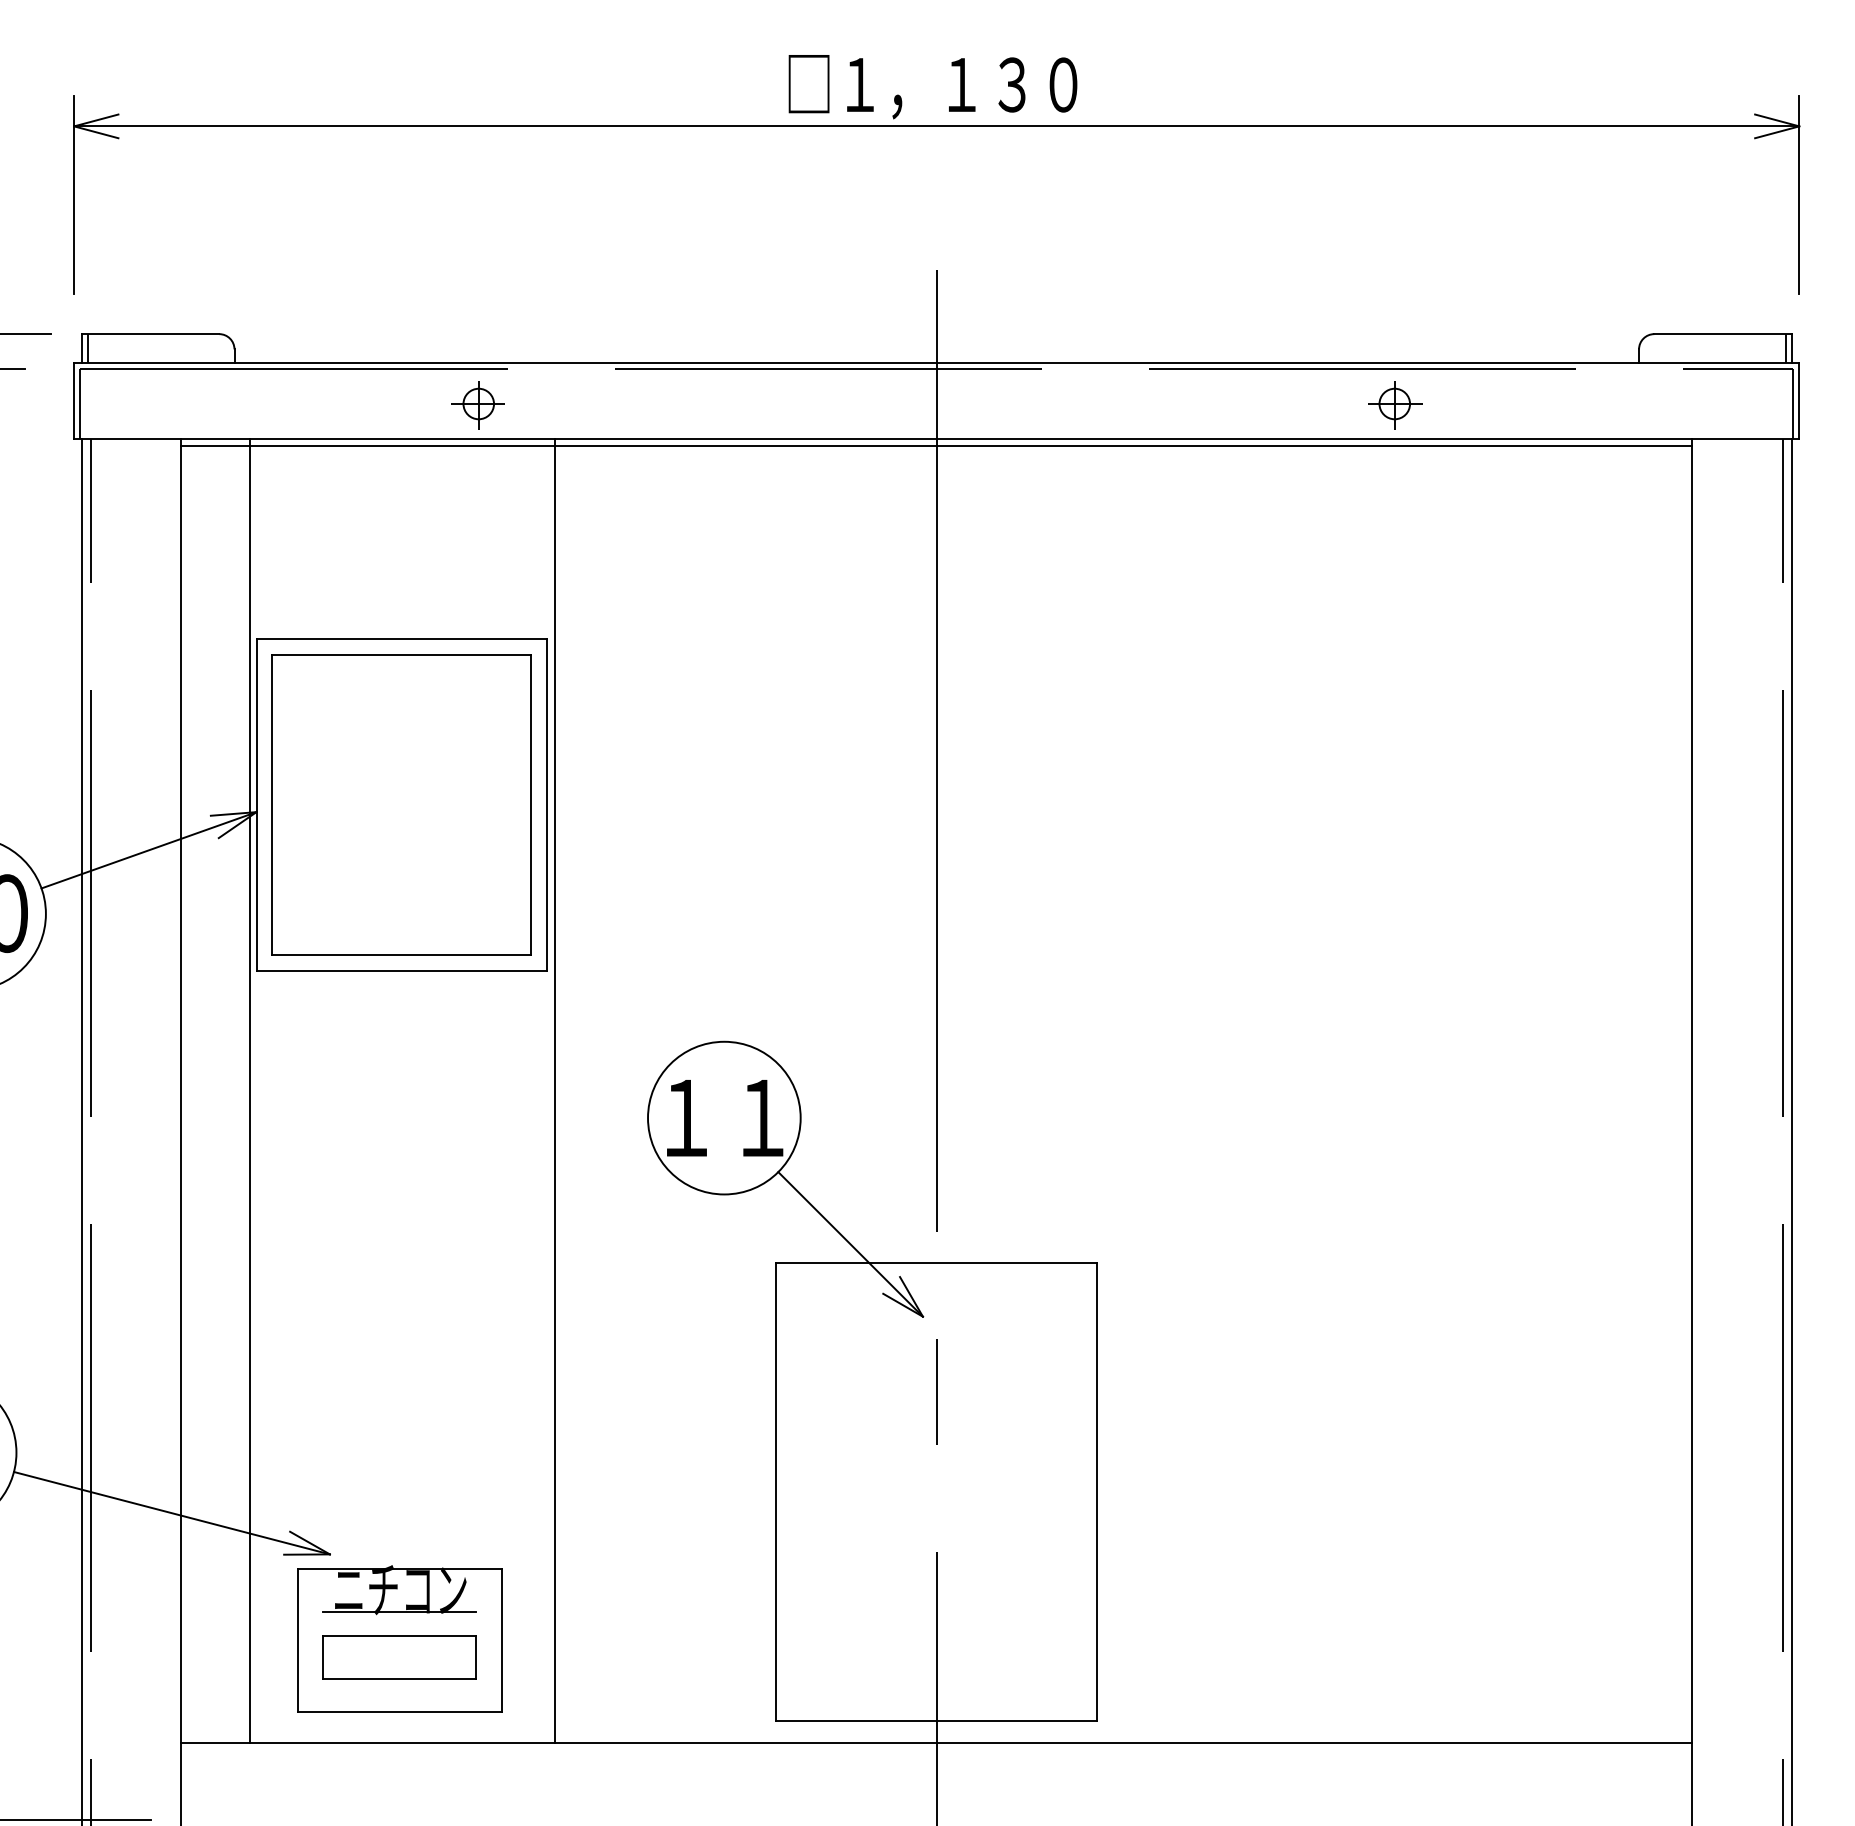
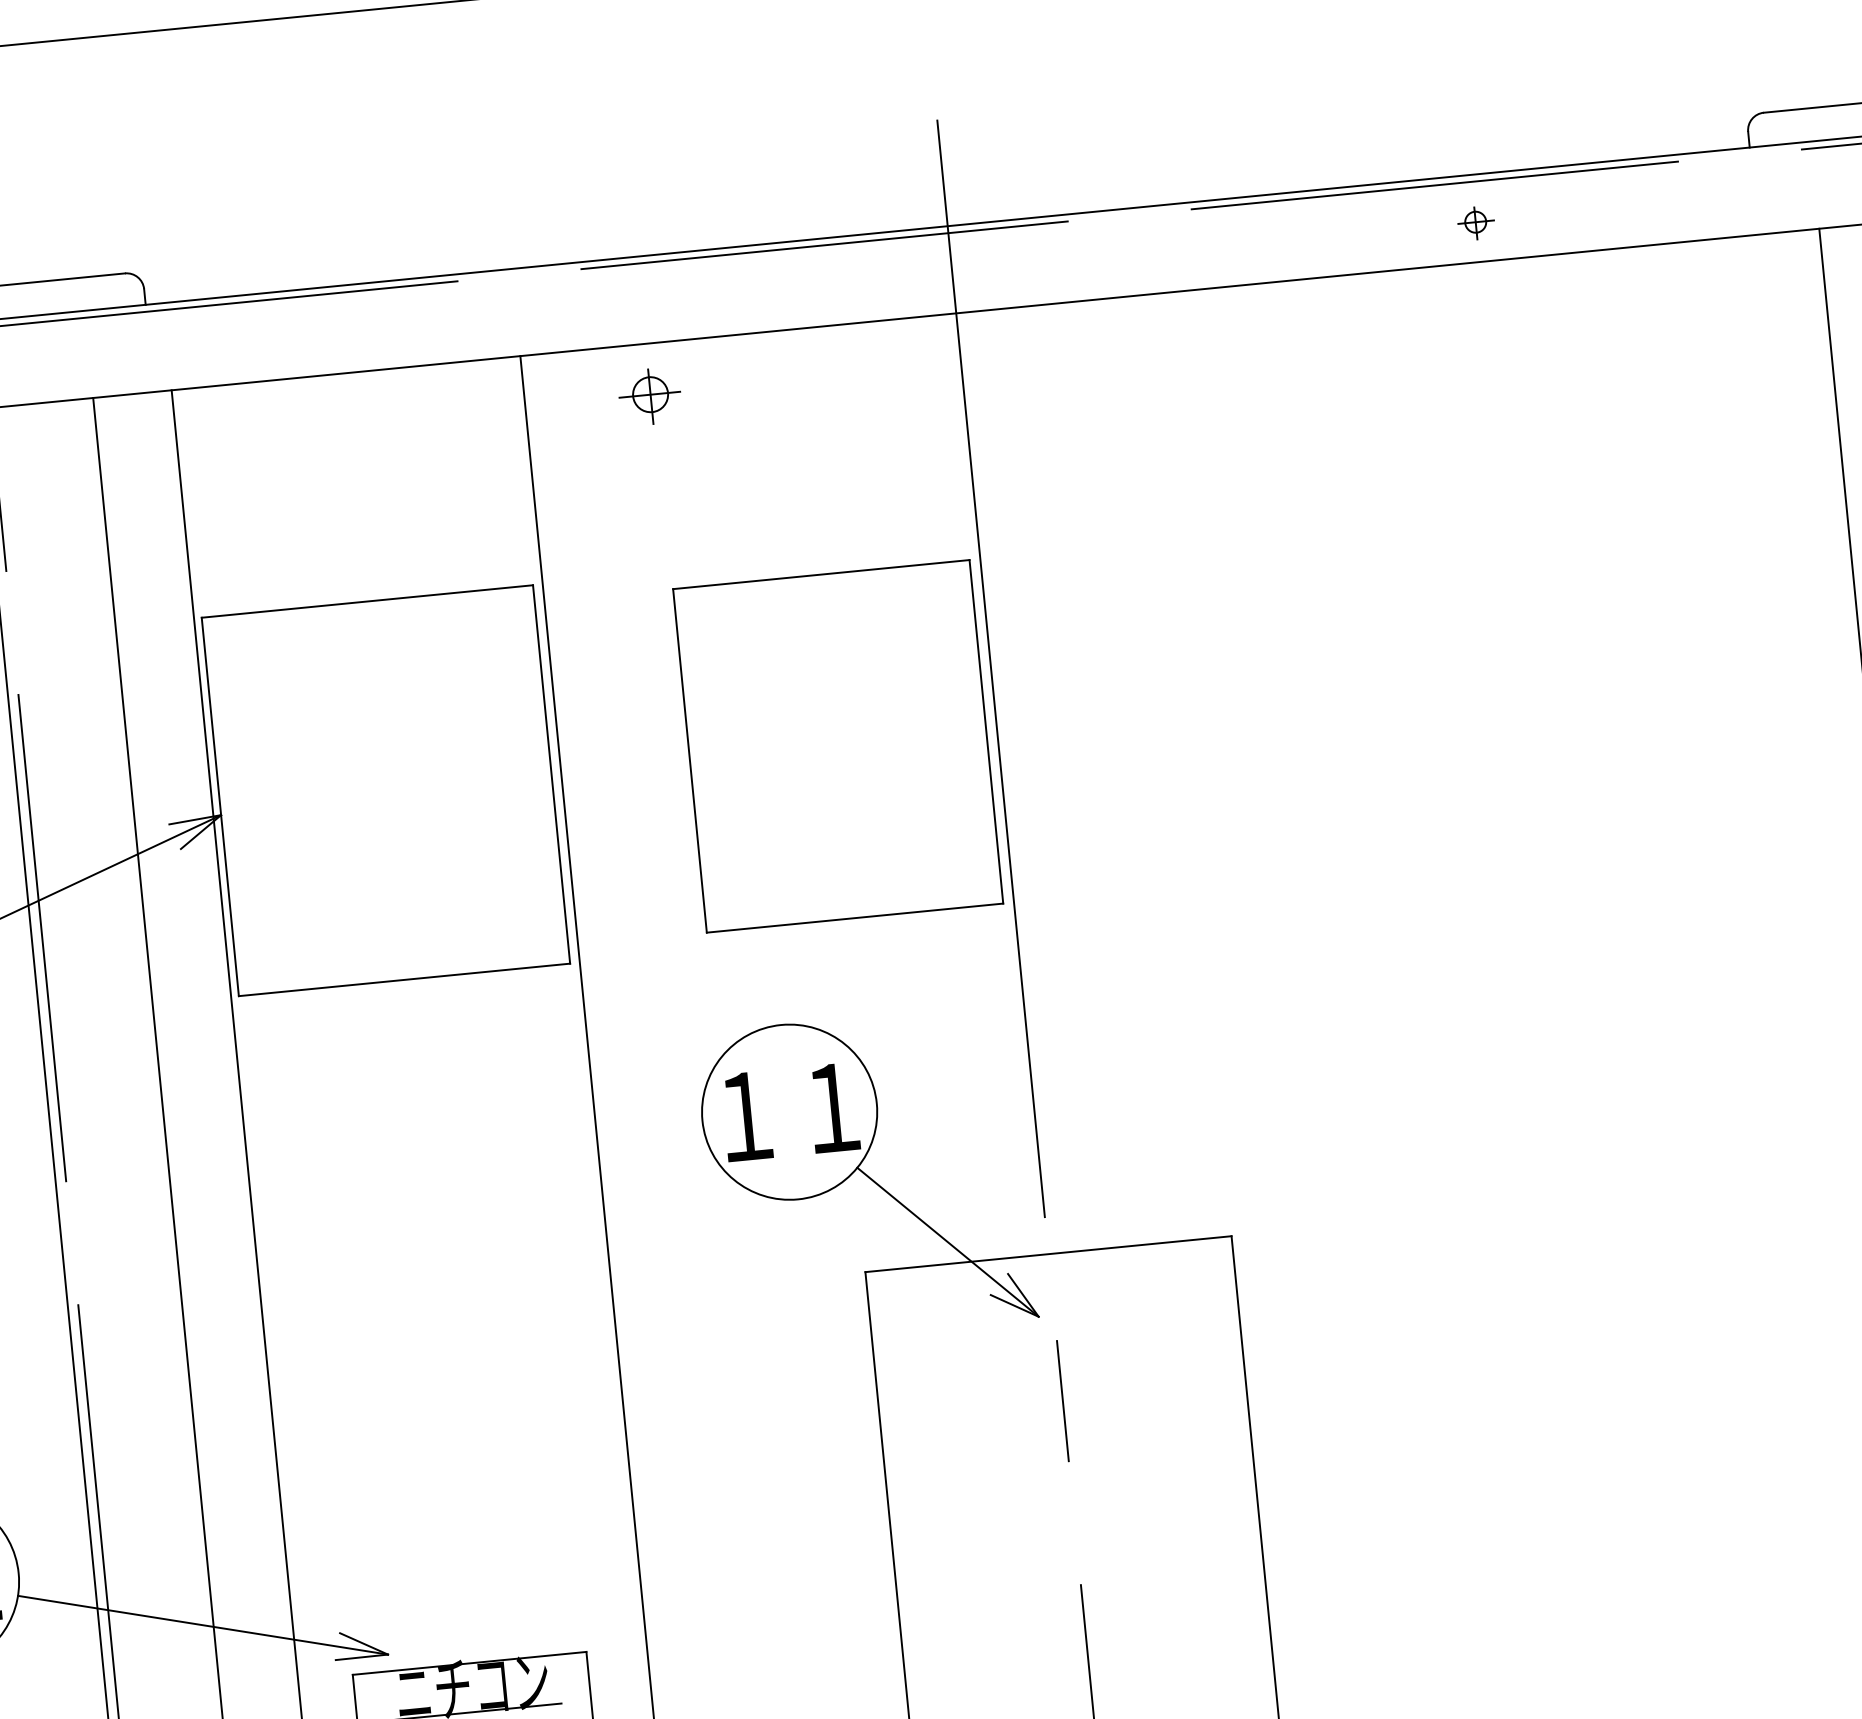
part: (477, 405) -> (649, 396), moved
part: (1395, 405) -> (1476, 223), size x0.6
line: (936, 445) -> (956, 320), removed
part: (401, 804) -> (838, 745), moved

